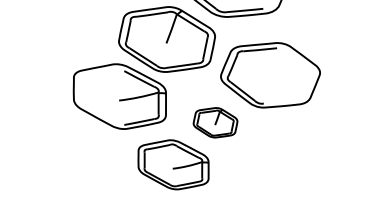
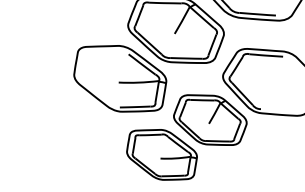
part: (215, 122) -> (210, 119), size x1.67

